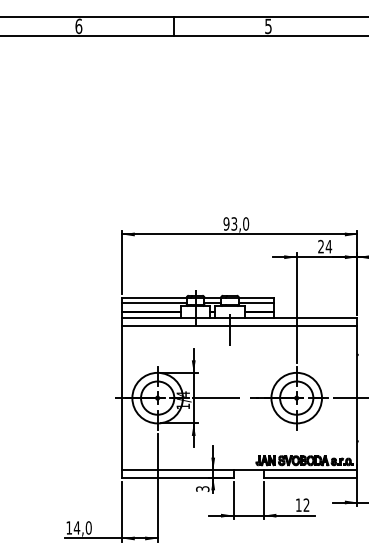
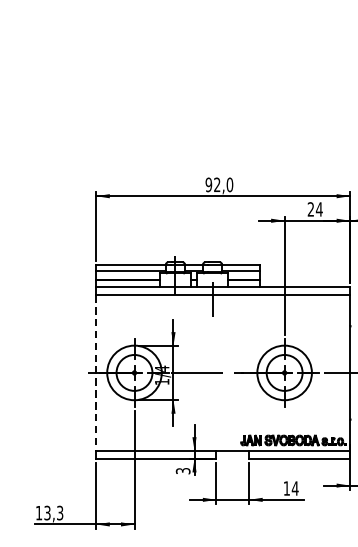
text: (234, 223) -> (217, 184), 93,0 -> 92,0
line: (122, 398) -> (96, 373), solid -> dashed
text: (306, 504) -> (295, 487), 12 -> 14
text: (82, 527) -> (53, 512), 14,0 -> 13,3

